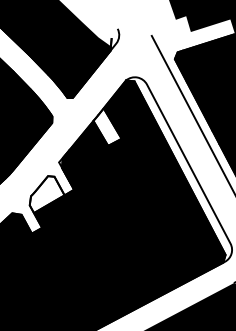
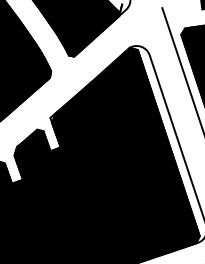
fill: (107, 126) -> (103, 90), added
fill: (46, 194) -> (32, 147), added

